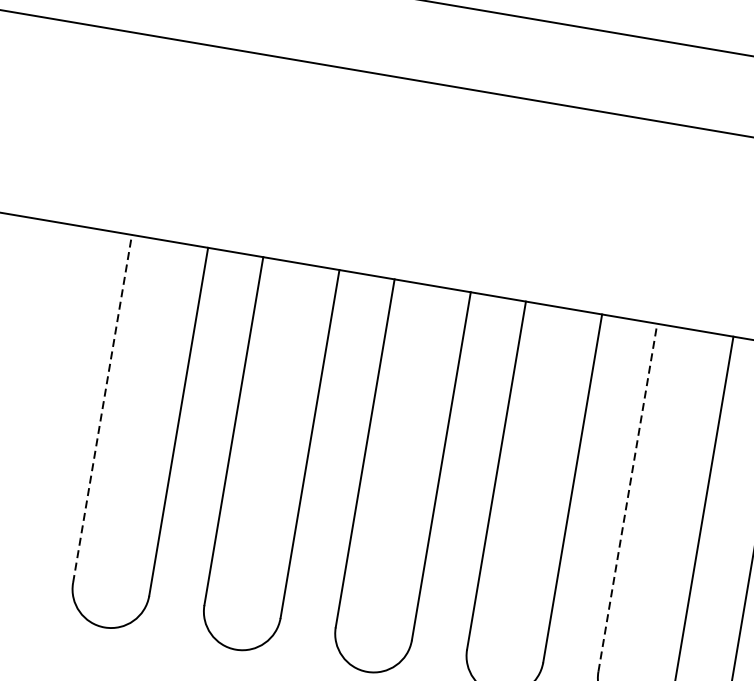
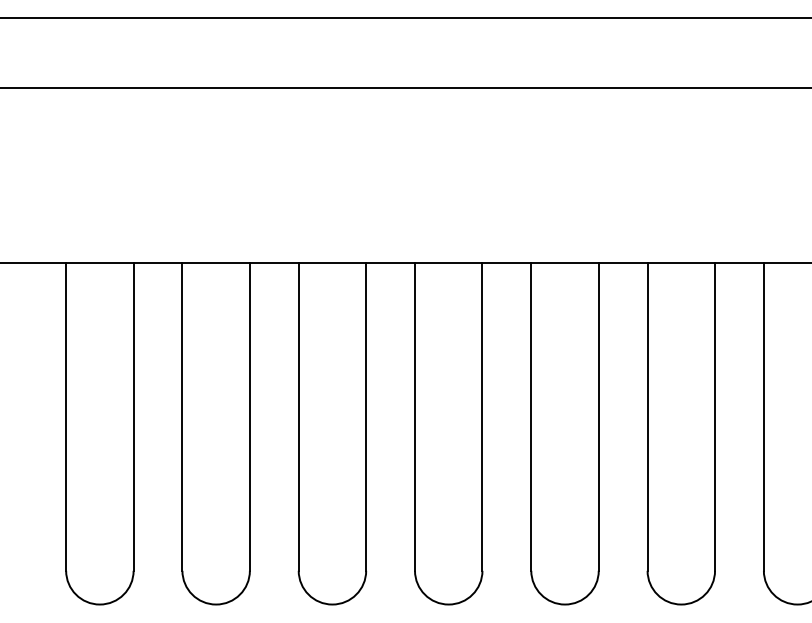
line: (102, 408) -> (66, 416), dashed -> solid
line: (628, 497) -> (531, 416), dashed -> solid

